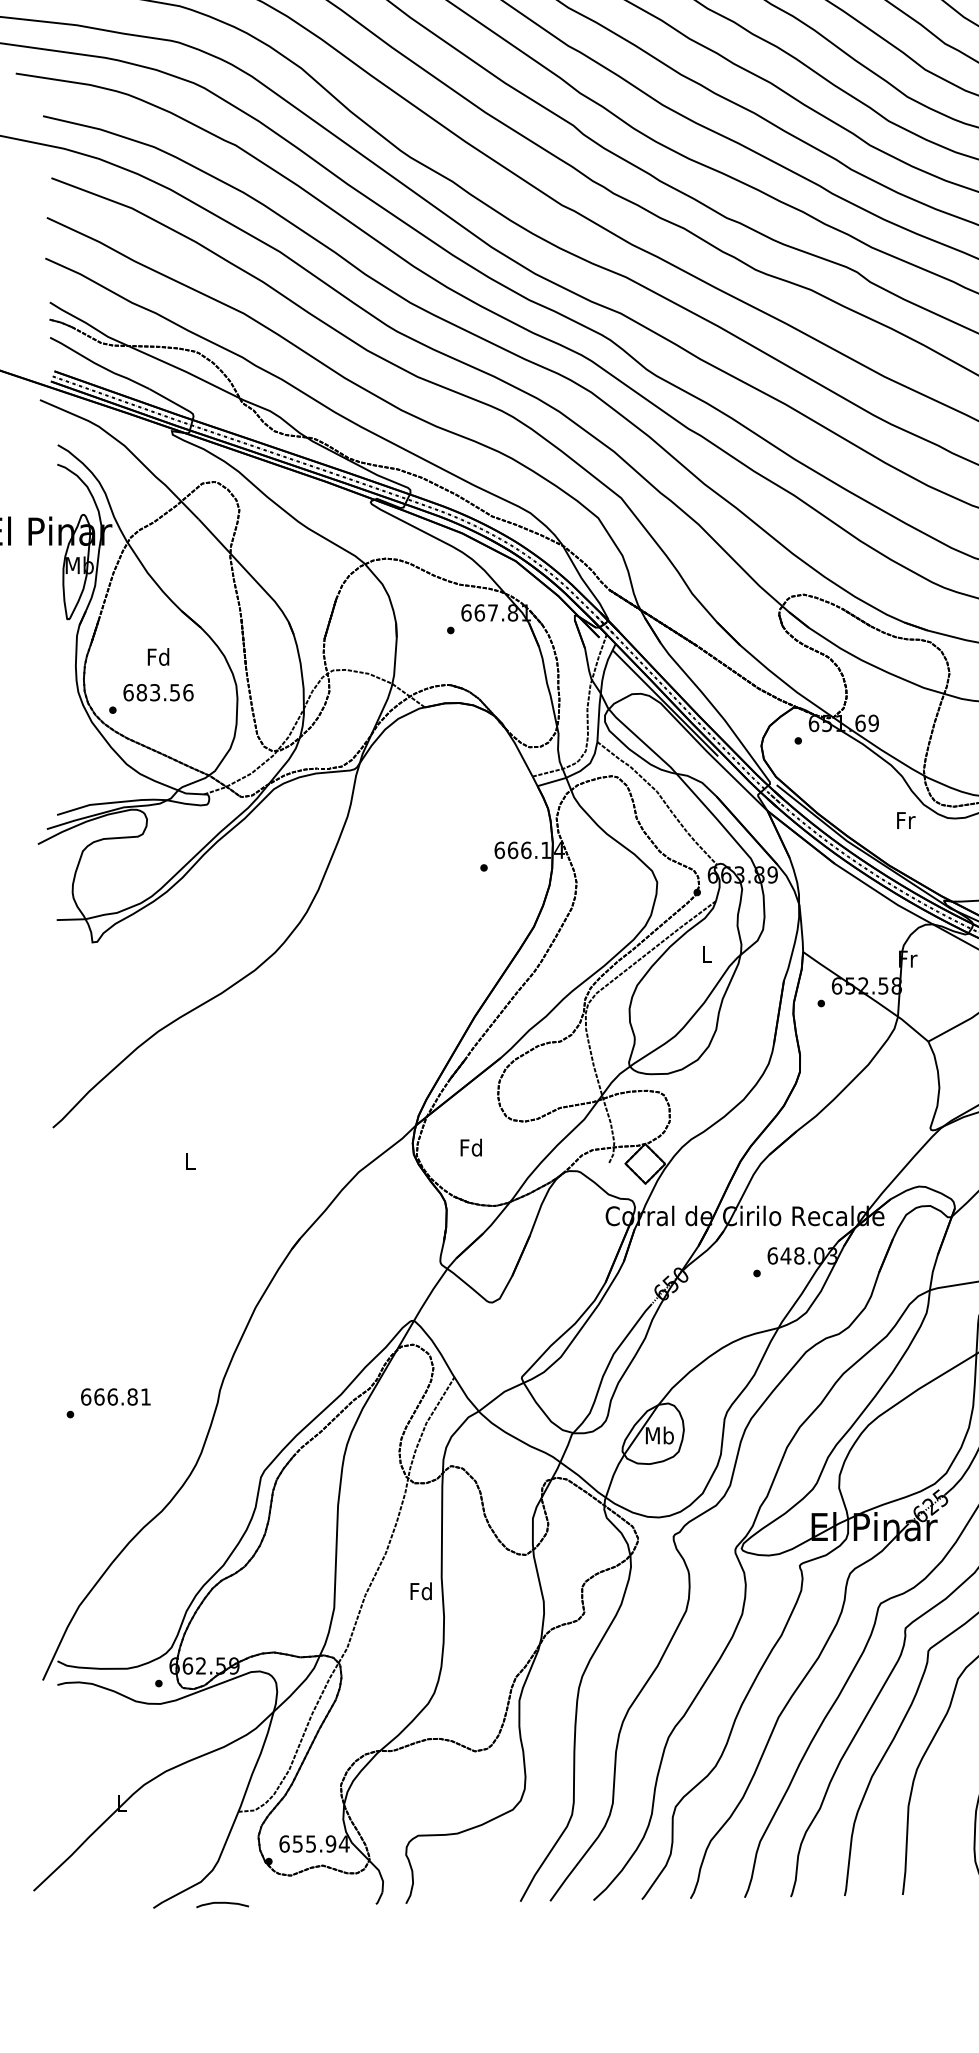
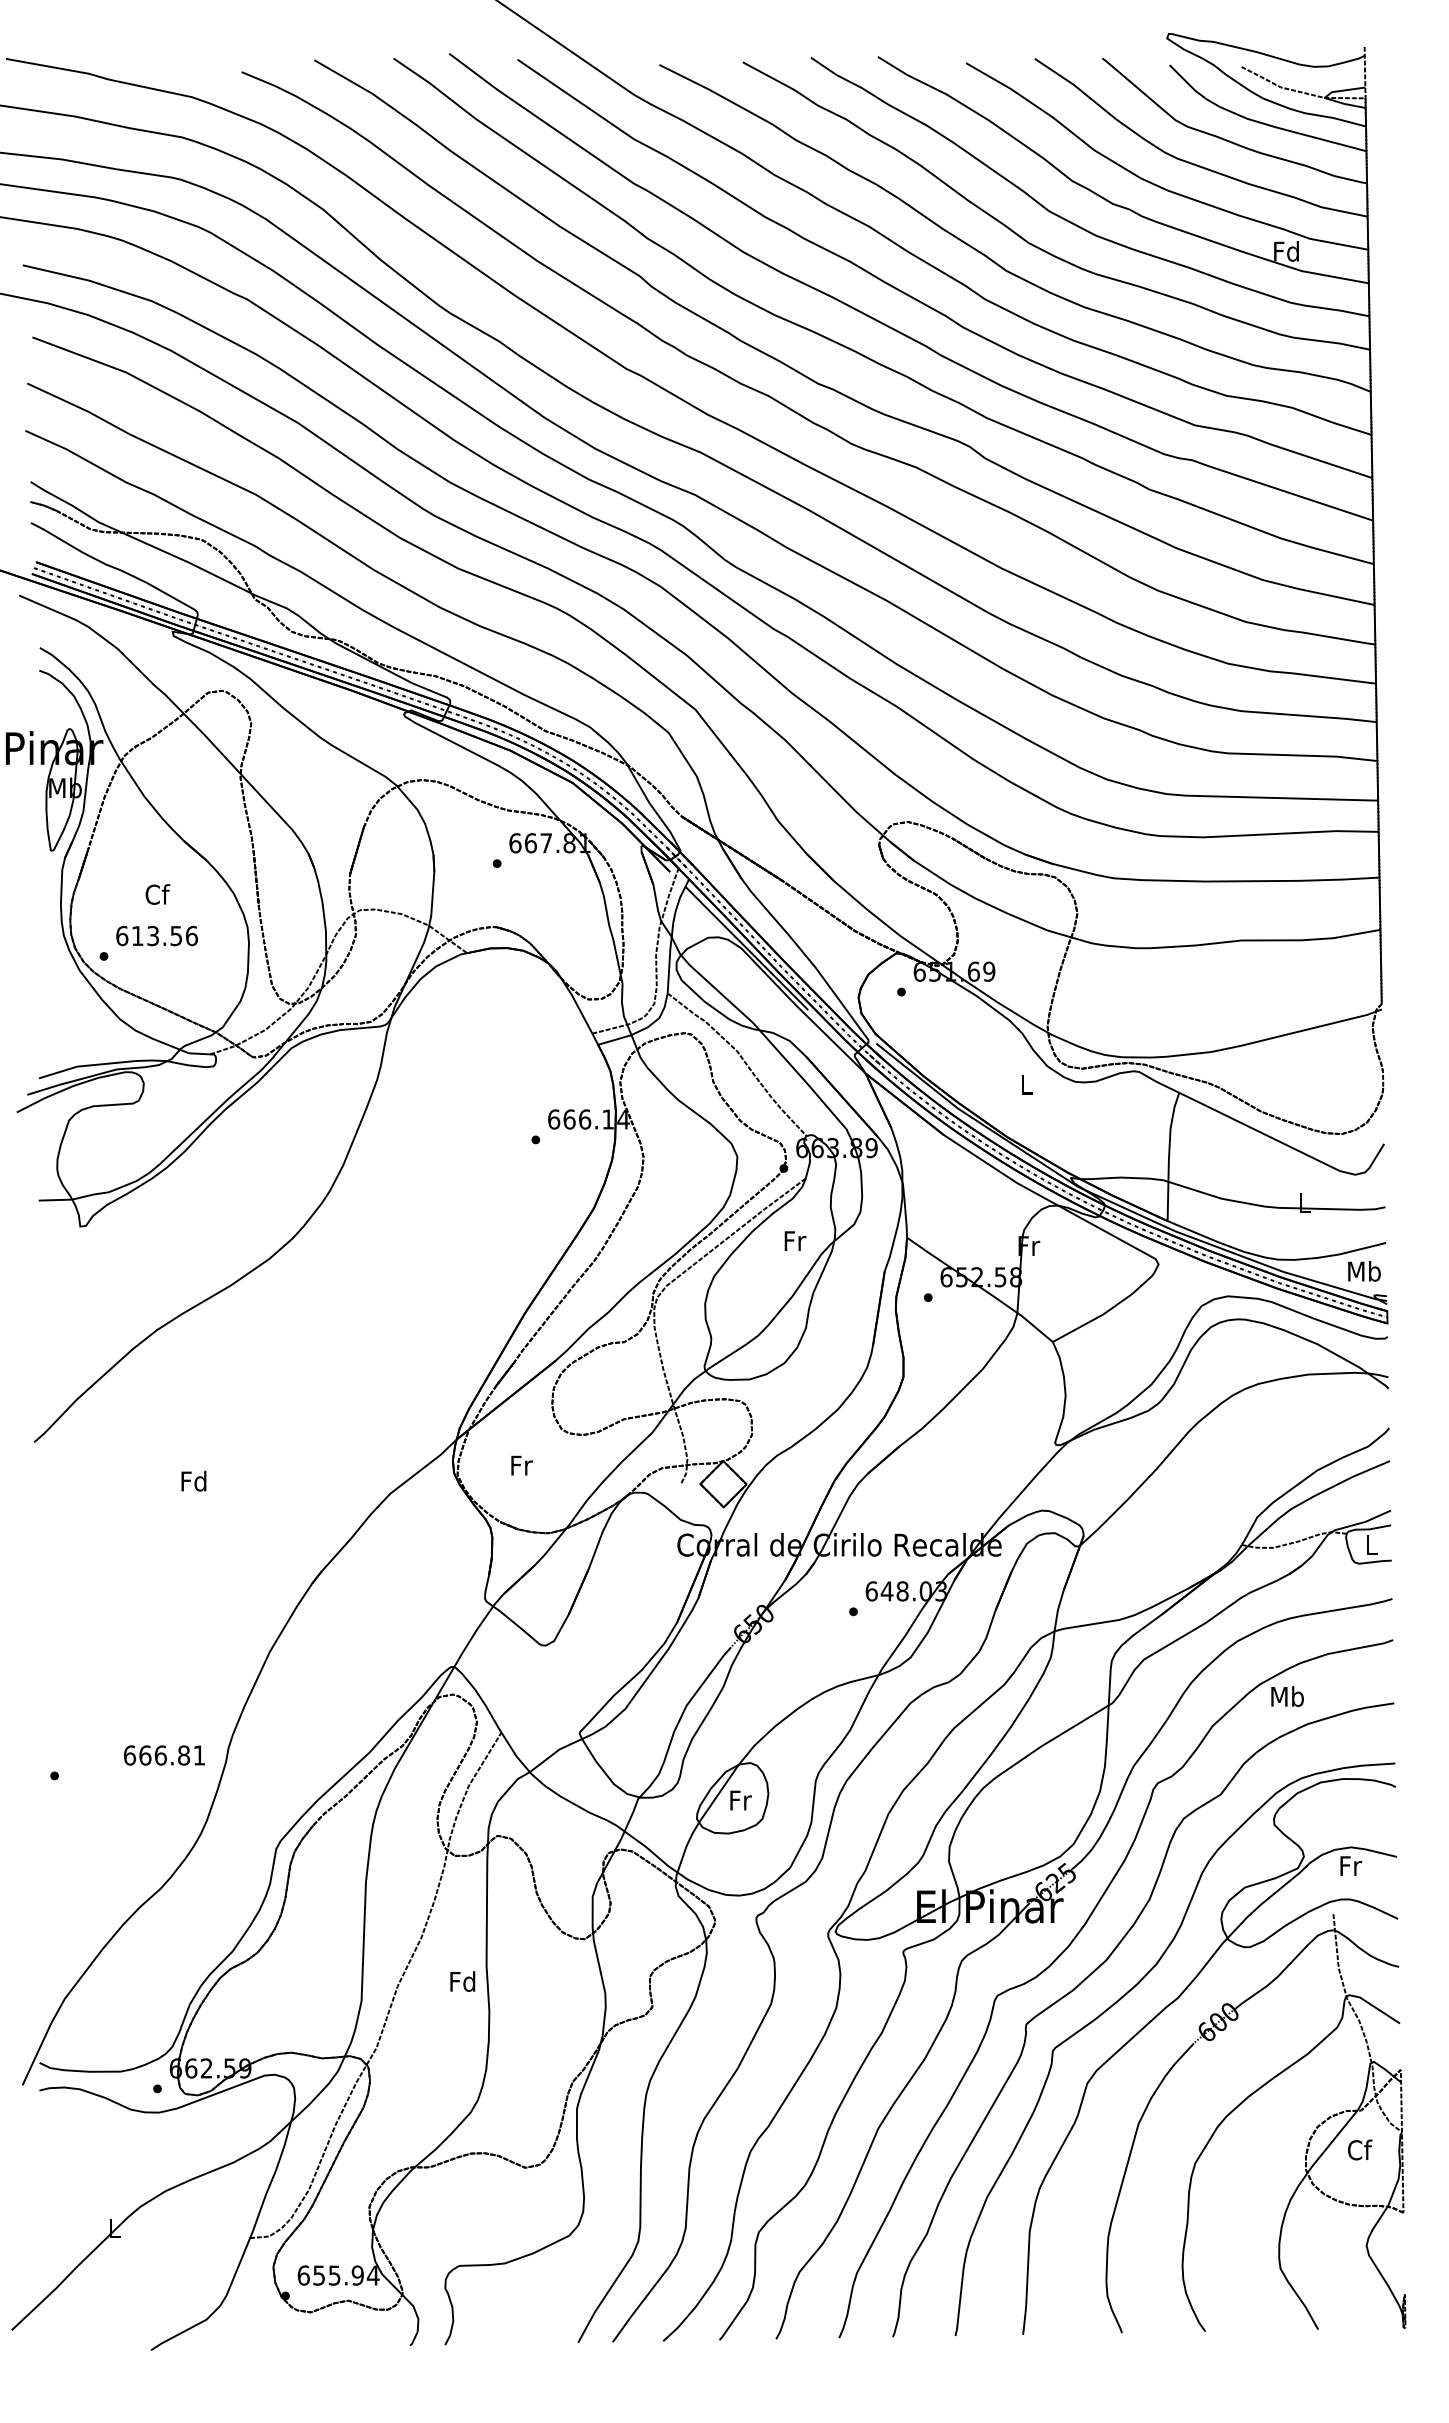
text: (158, 656) -> (157, 894), Fd -> Cf
text: (141, 692) -> (137, 935), 683.56 -> 613.56
text: (905, 820) -> (1026, 1084), Fr -> L
text: (707, 954) -> (795, 1240), L -> Fr
text: (470, 1147) -> (520, 1465), Fd -> Fr
text: (189, 1160) -> (193, 1480), L -> Fd
text: (115, 1397) -> (164, 1755), moved
text: (659, 1434) -> (740, 1799), Mb -> Fr
curve: (222, 1903) -> (231, 2344), removed

